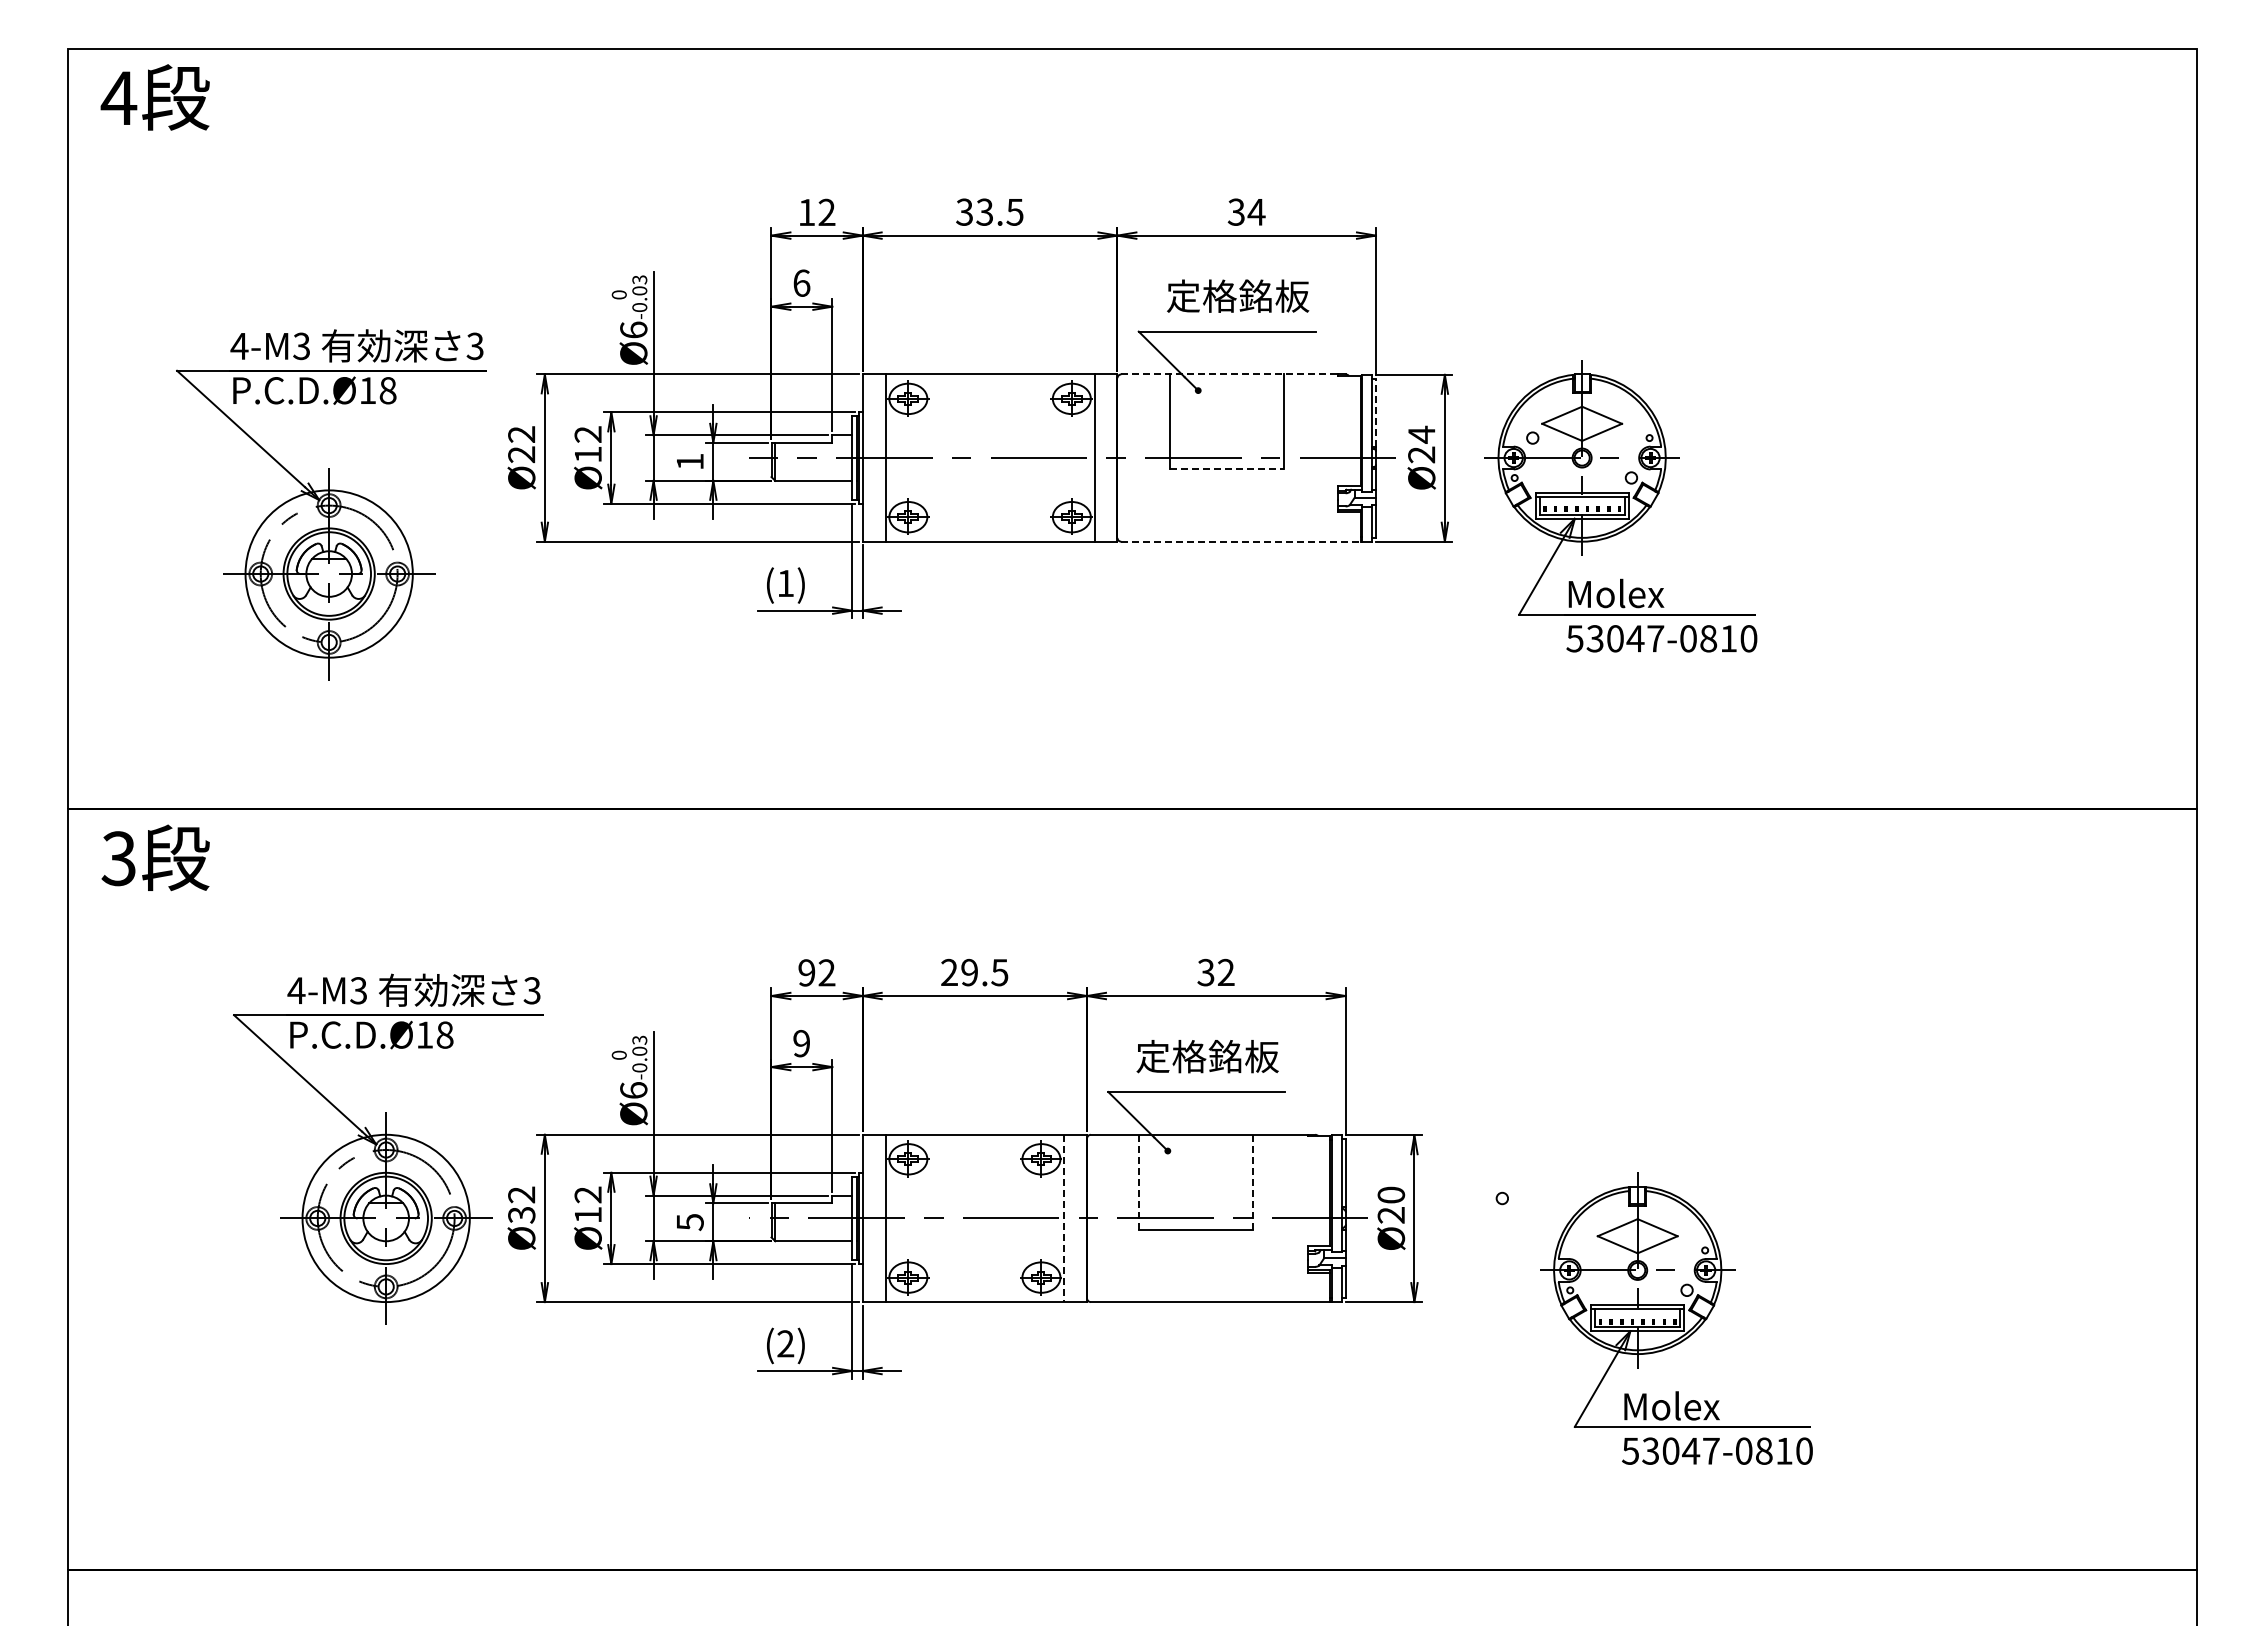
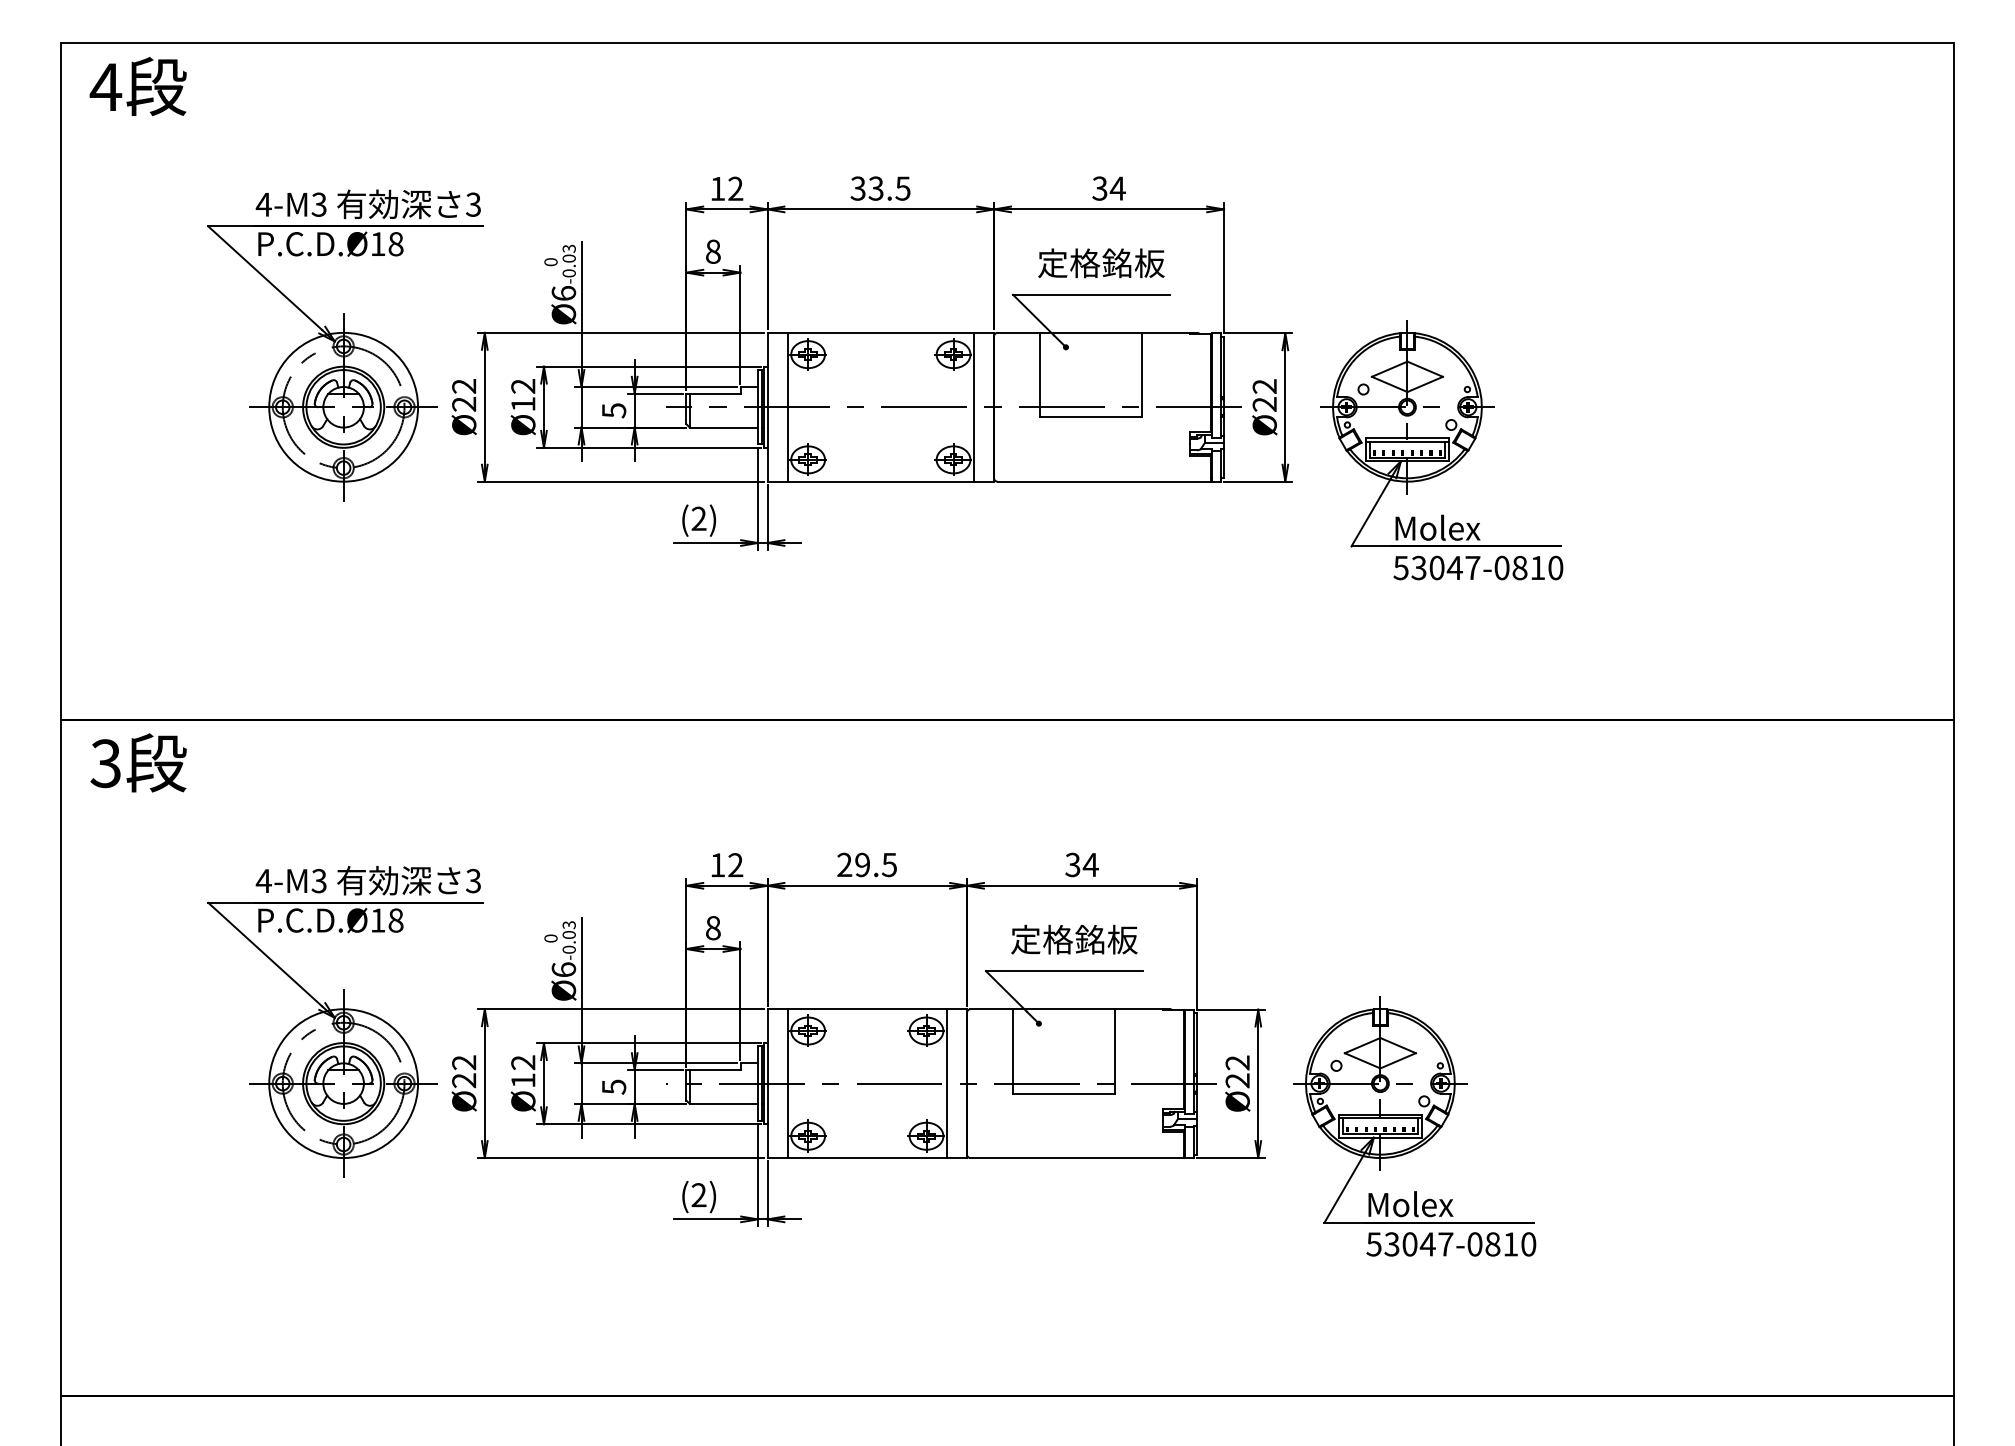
text: (801, 282) -> (713, 251), 6 -> 8
line: (1230, 374) -> (1094, 332), dashed -> solid
line: (1376, 412) -> (1224, 366), dashed -> solid
text: (1421, 434) -> (1264, 386), Ø24 -> Ø22
text: (690, 461) -> (614, 410), 1 -> 5
line: (1227, 469) -> (1092, 417), dashed -> solid
part: (331, 504) -> (345, 345), moved
line: (1241, 541) -> (1104, 481), dashed -> solid
text: (785, 582) -> (698, 517), (1) -> (2)
text: (1226, 971) -> (1091, 863), 32 -> 34
text: (806, 972) -> (717, 864), 92 -> 12
text: (801, 1043) -> (713, 928), 9 -> 8
line: (1139, 1182) -> (1013, 1051), dashed -> solid
line: (1253, 1182) -> (1115, 1051), dashed -> solid
text: (1391, 1194) -> (1237, 1062), Ø20 -> Ø22
text: (521, 1214) -> (464, 1080), Ø32 -> Ø22
line: (1064, 1218) -> (947, 1083), dashed -> solid
part: (1676, 1318) -> (1414, 1126), moved

